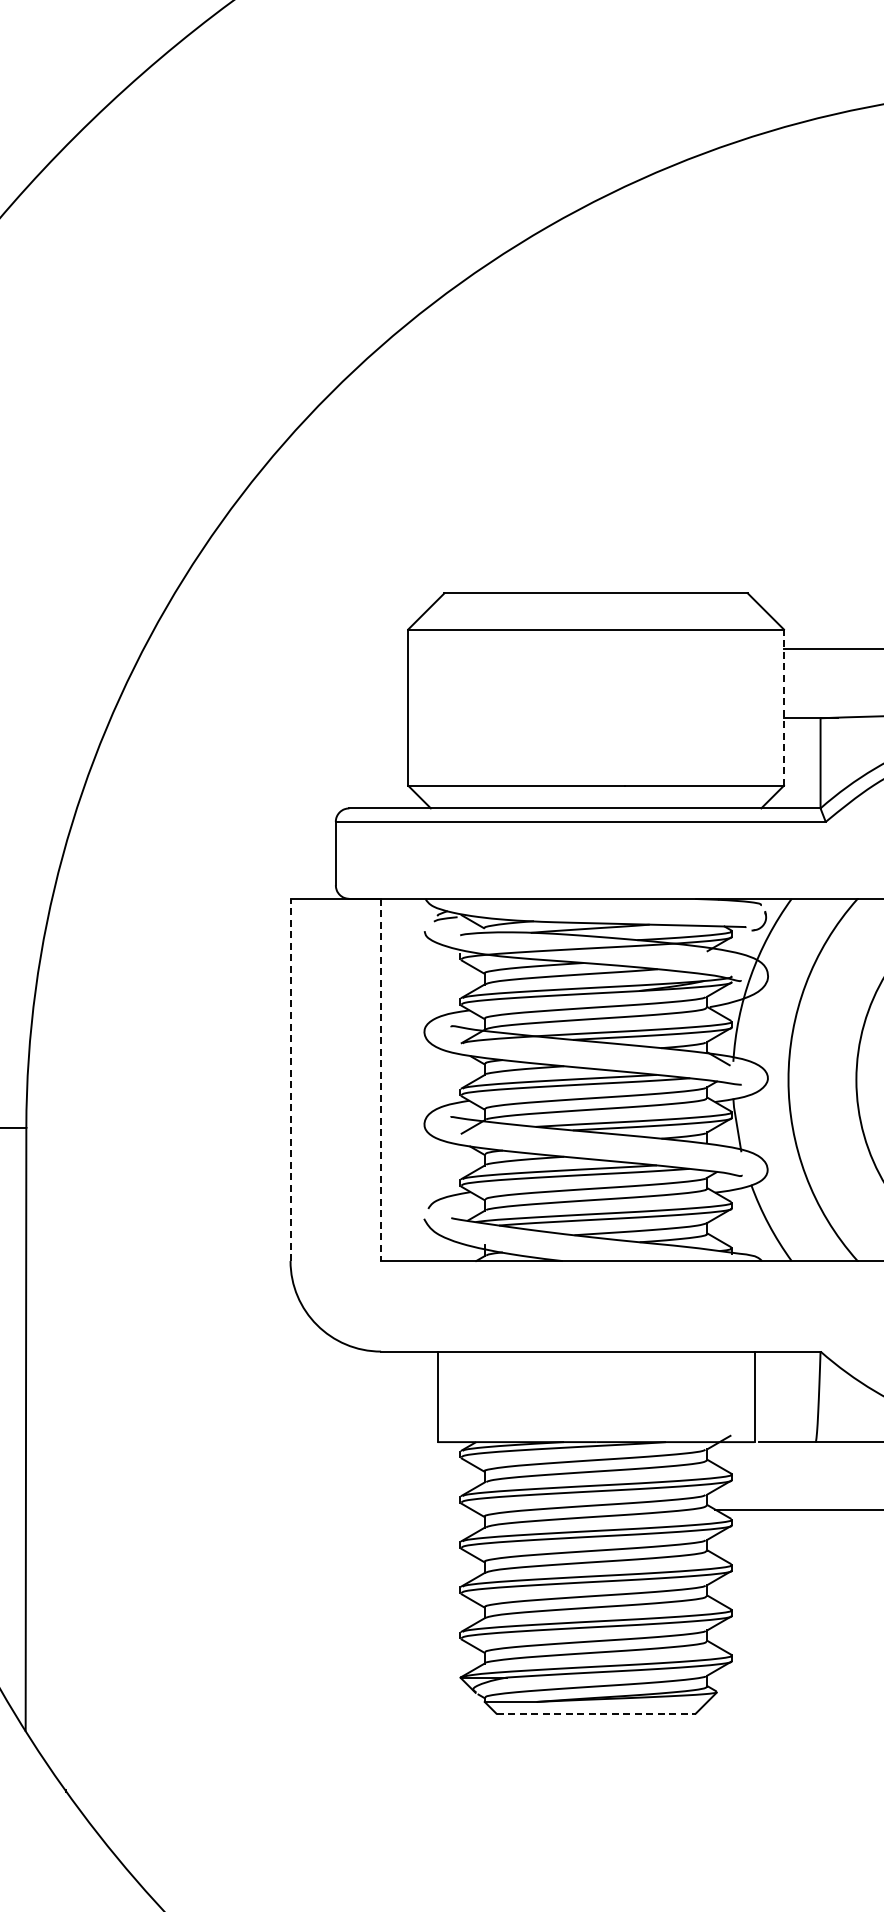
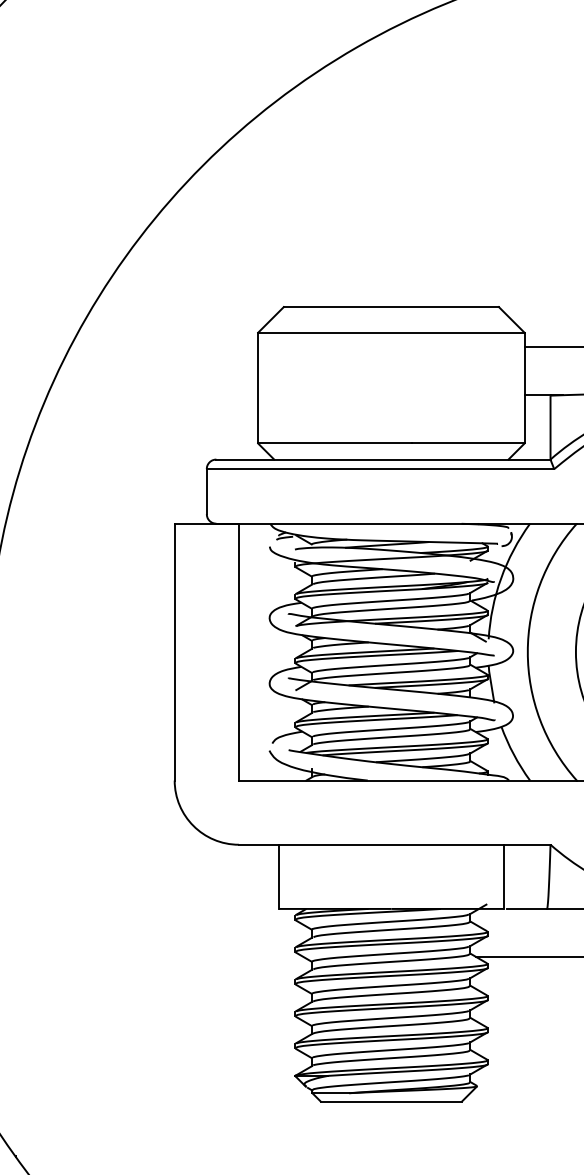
line: (783, 707) -> (524, 388), dashed -> solid
line: (290, 1079) -> (174, 651), dashed -> solid
line: (381, 1080) -> (239, 652), dashed -> solid
line: (596, 1713) -> (391, 1101), dashed -> solid

